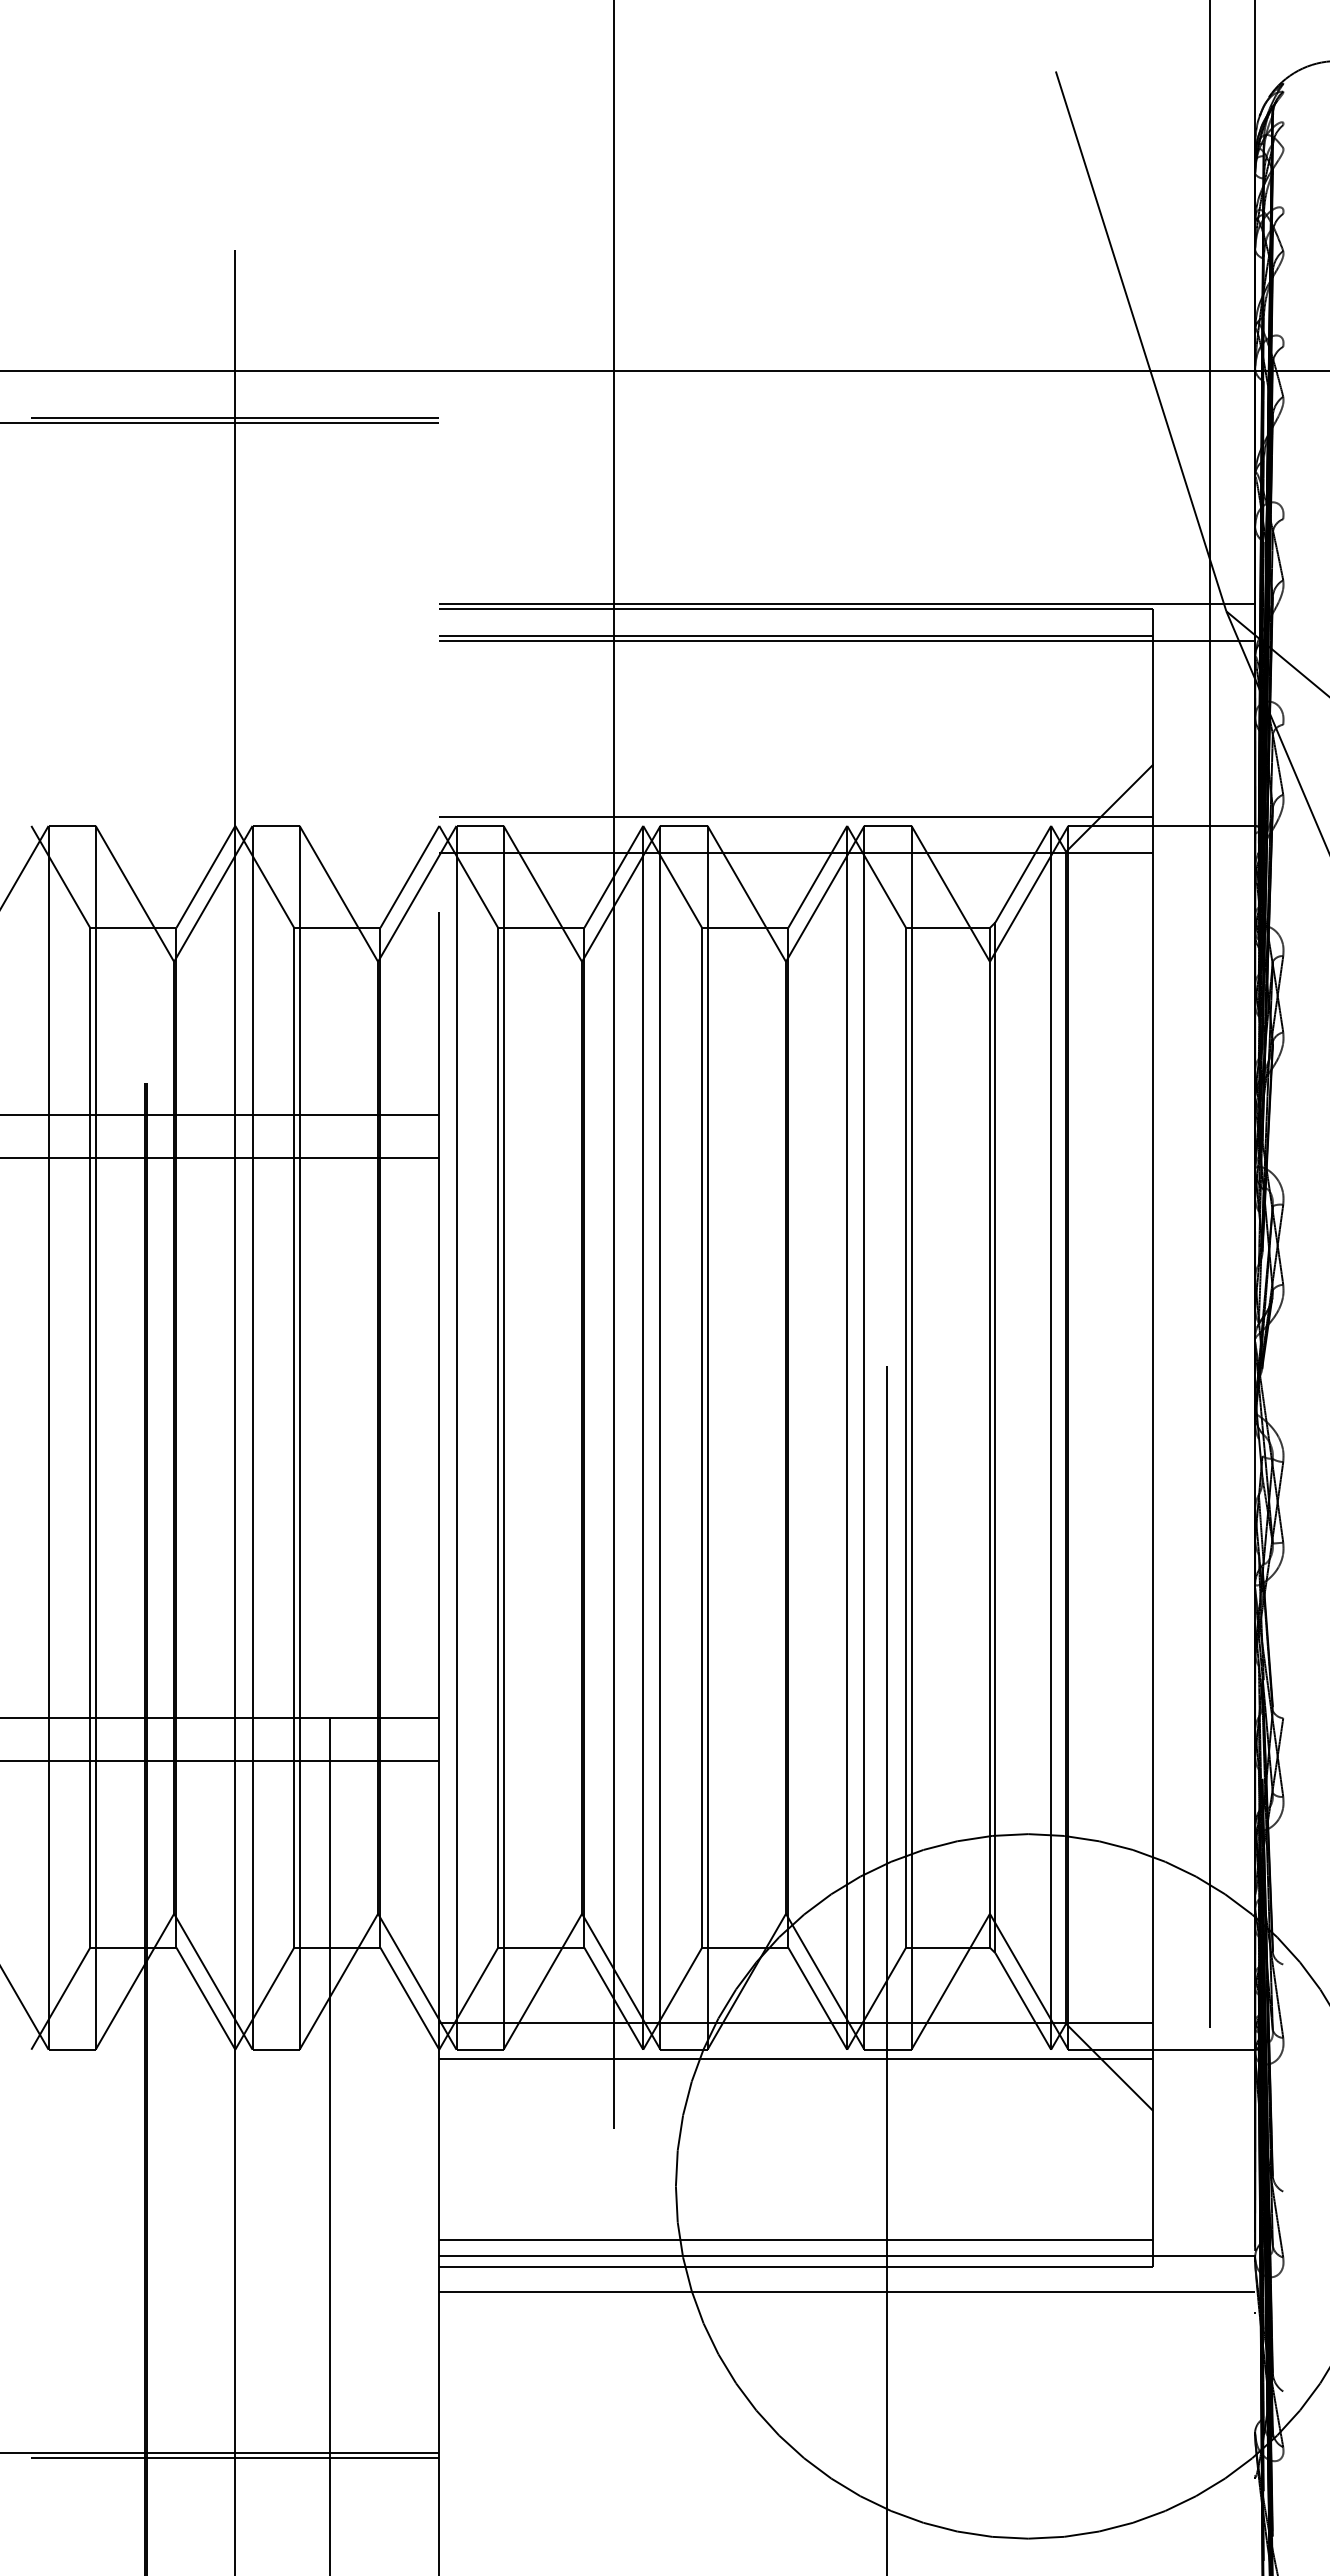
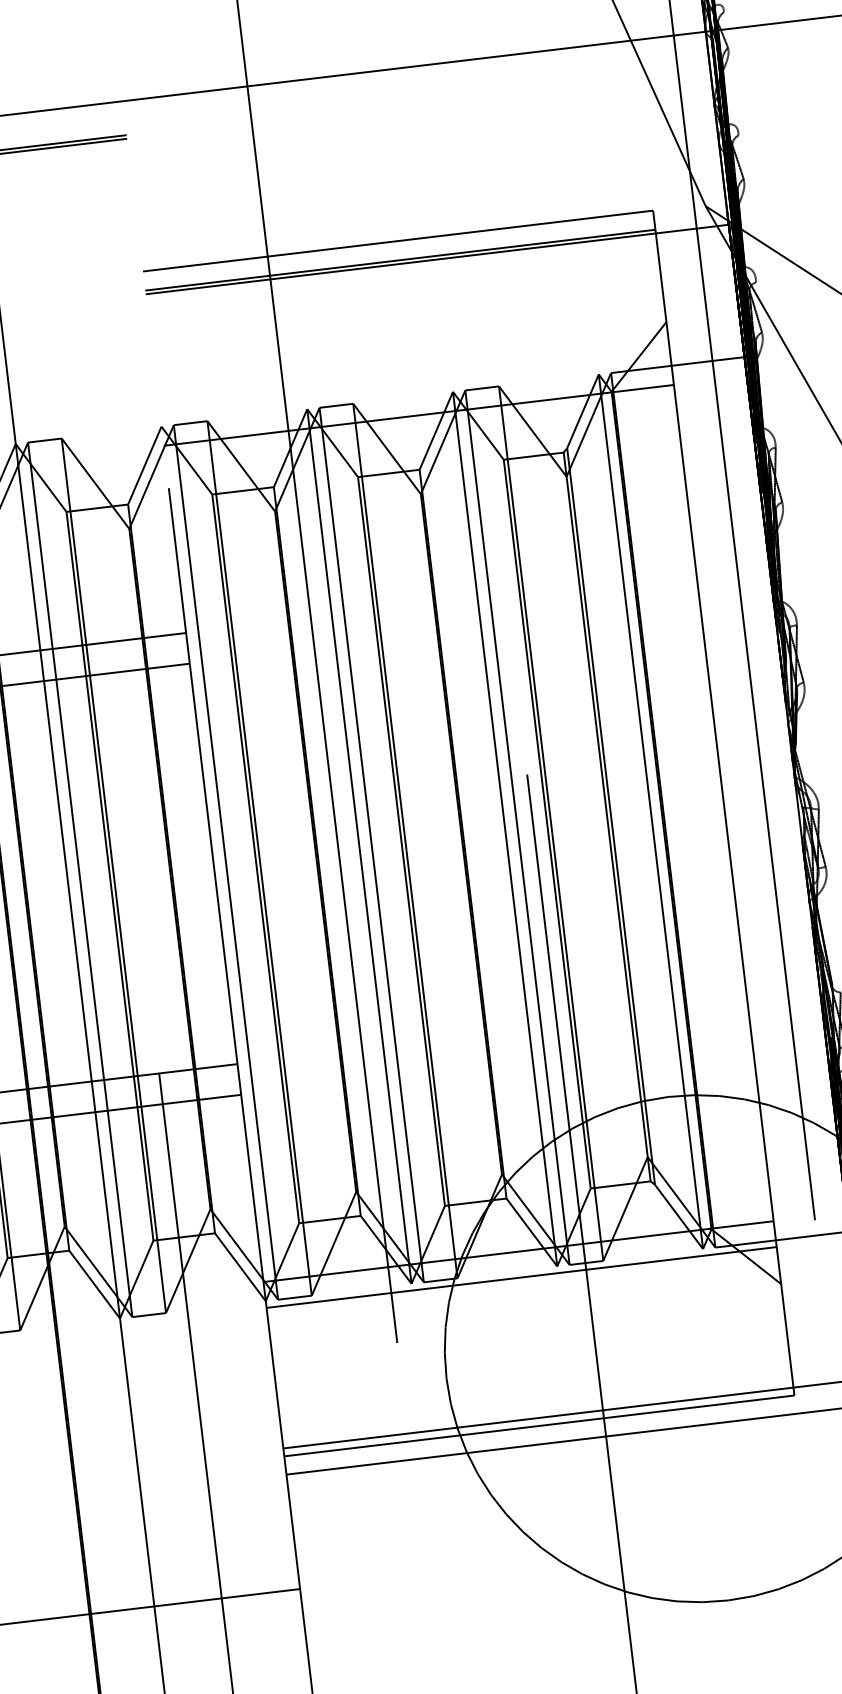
line: (847, 604) -> (434, 233), removed
line: (796, 816) -> (415, 389), removed
line: (796, 2240) -> (537, 1407), removed
line: (235, 2457) -> (154, 1609), removed

